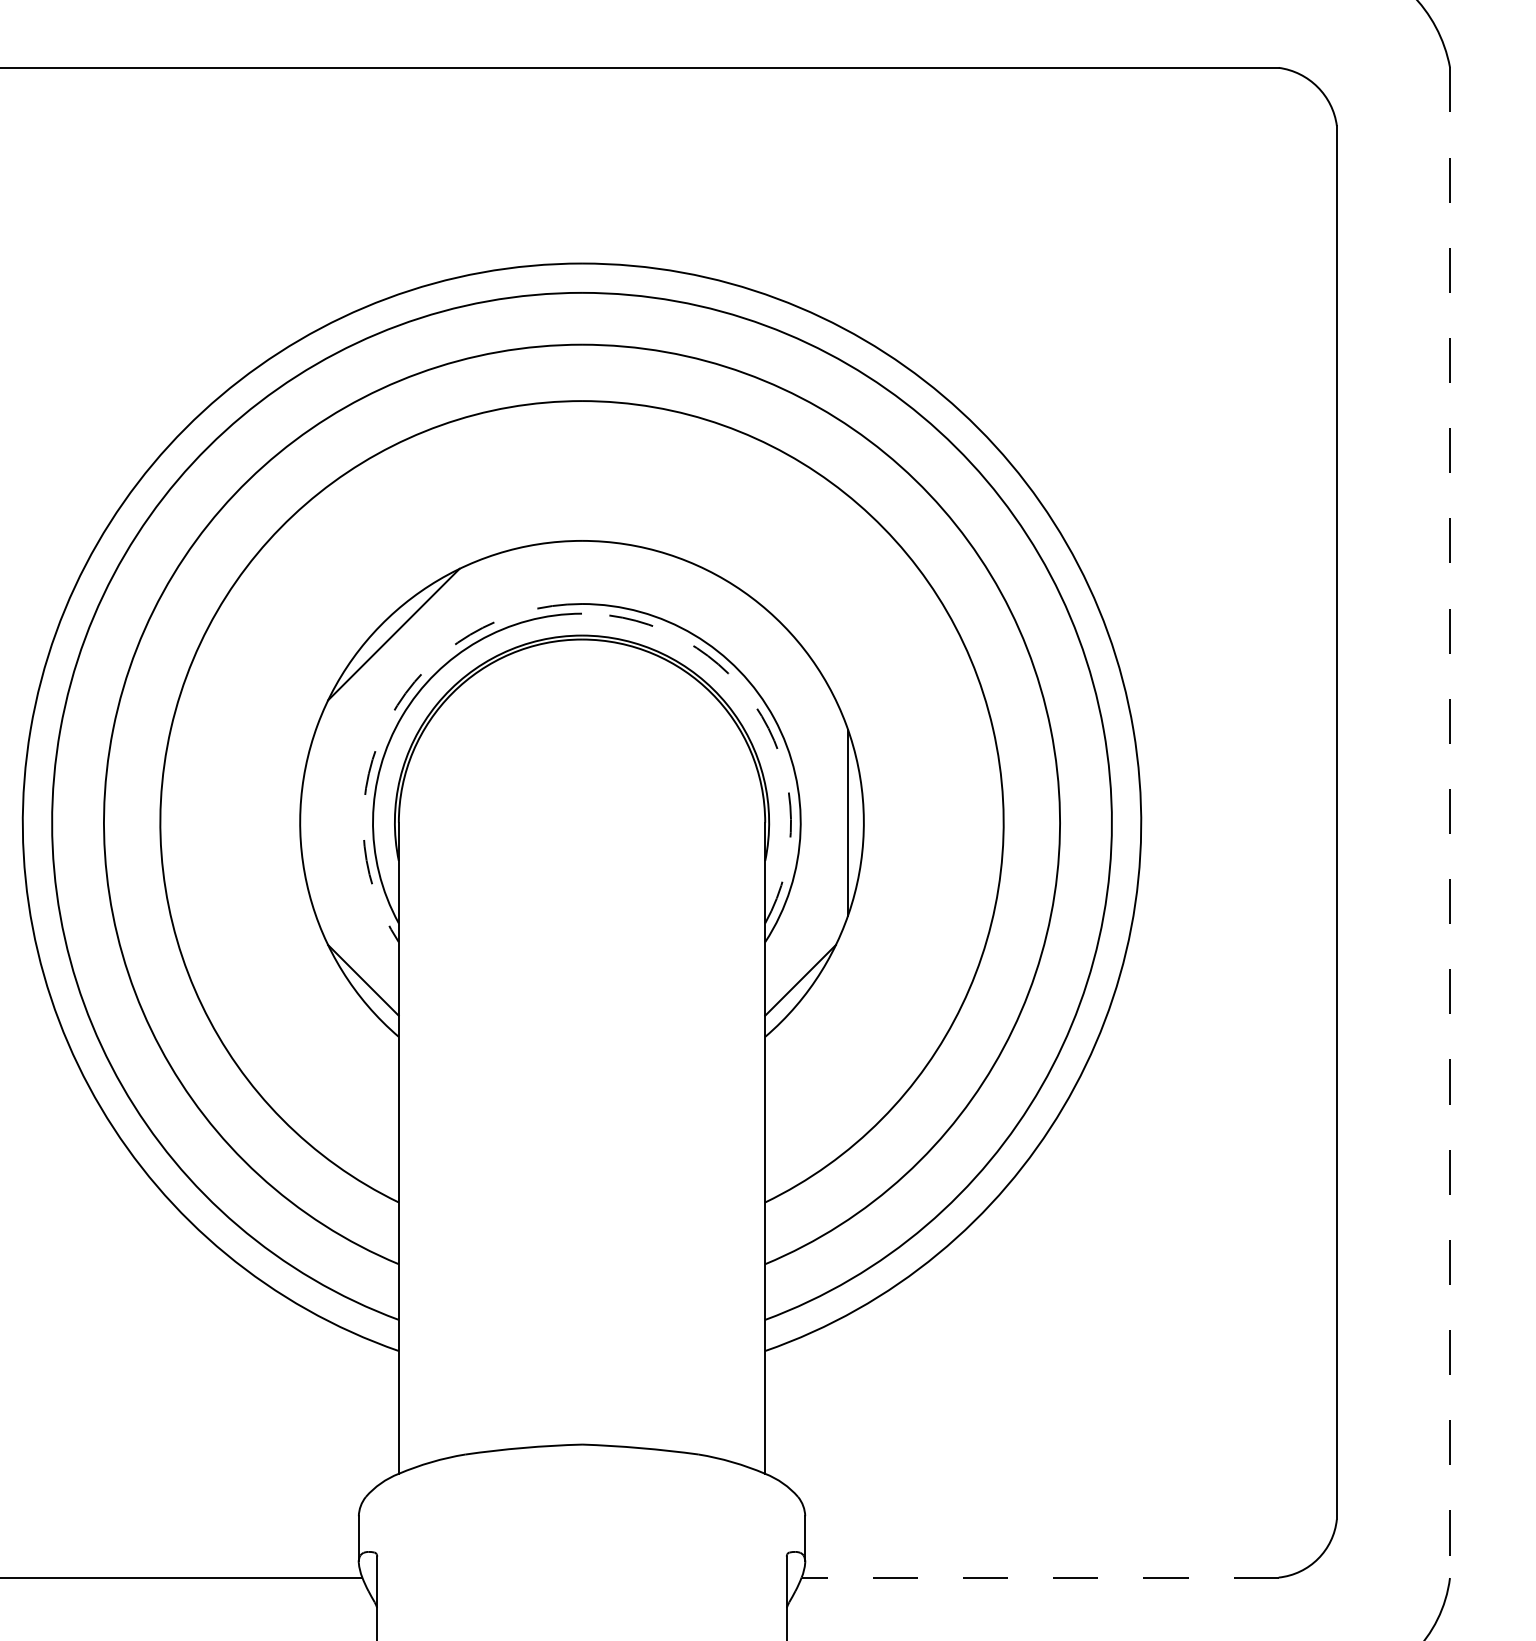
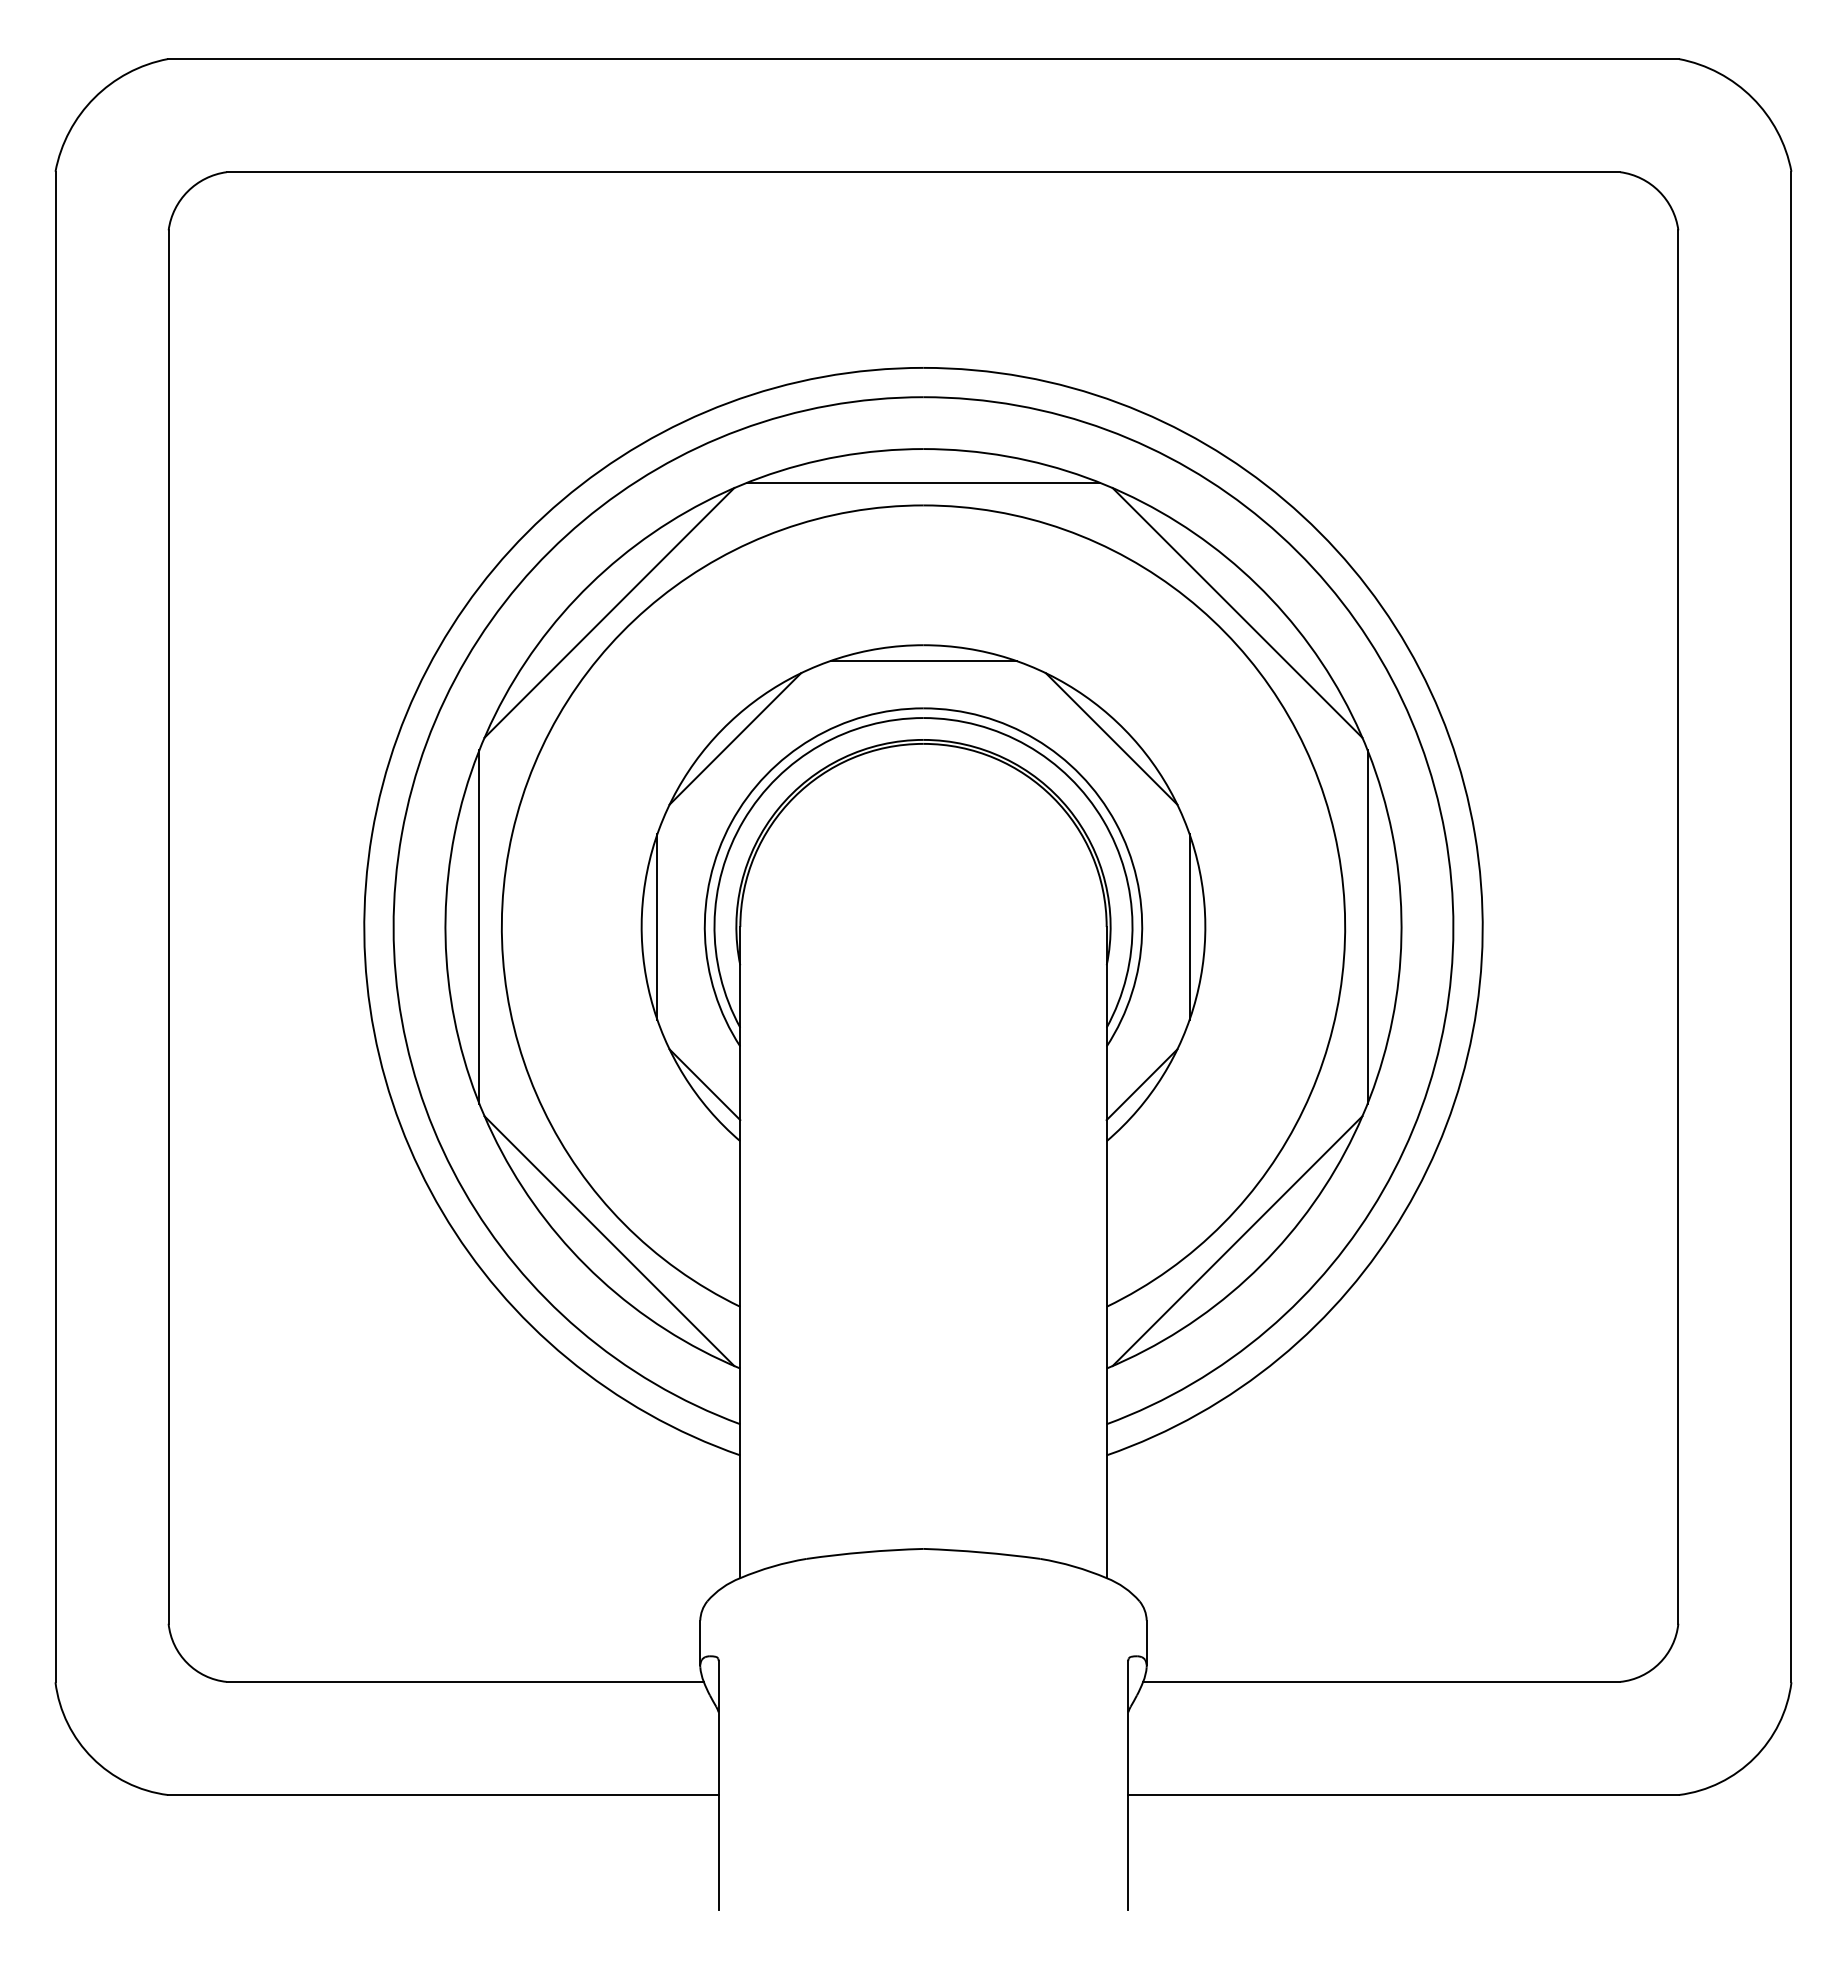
line: (582, 378) -> (923, 482), added
line: (268, 508) -> (609, 612), added
line: (896, 508) -> (1237, 612), added
line: (582, 557) -> (923, 661), added
line: (770, 634) -> (1111, 738), added
arc: (762, 716) -> (1103, 820), dashed -> solid
arc: (390, 718) -> (731, 822), dashed -> solid
line: (138, 822) -> (479, 926), added
line: (1026, 822) -> (1367, 926), added
line: (316, 823) -> (657, 927), added
line: (1450, 823) -> (1791, 927), dashed -> solid
line: (268, 1137) -> (609, 1241), added
line: (896, 1137) -> (1237, 1241), added
line: (1040, 1577) -> (1381, 1681), dashed -> solid

